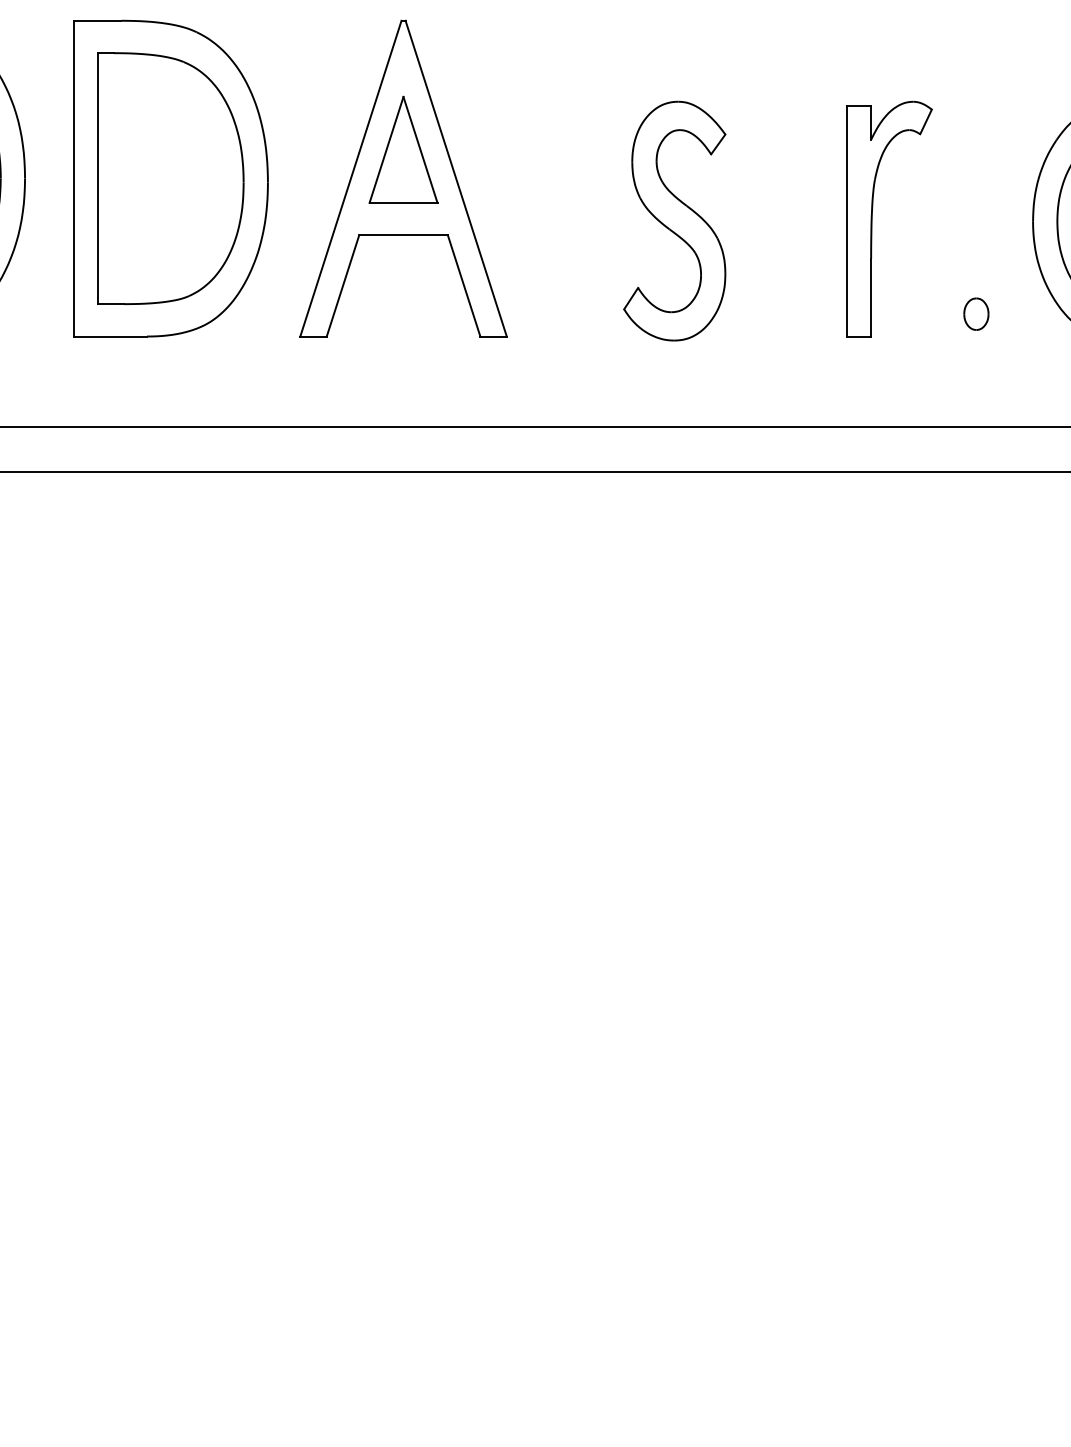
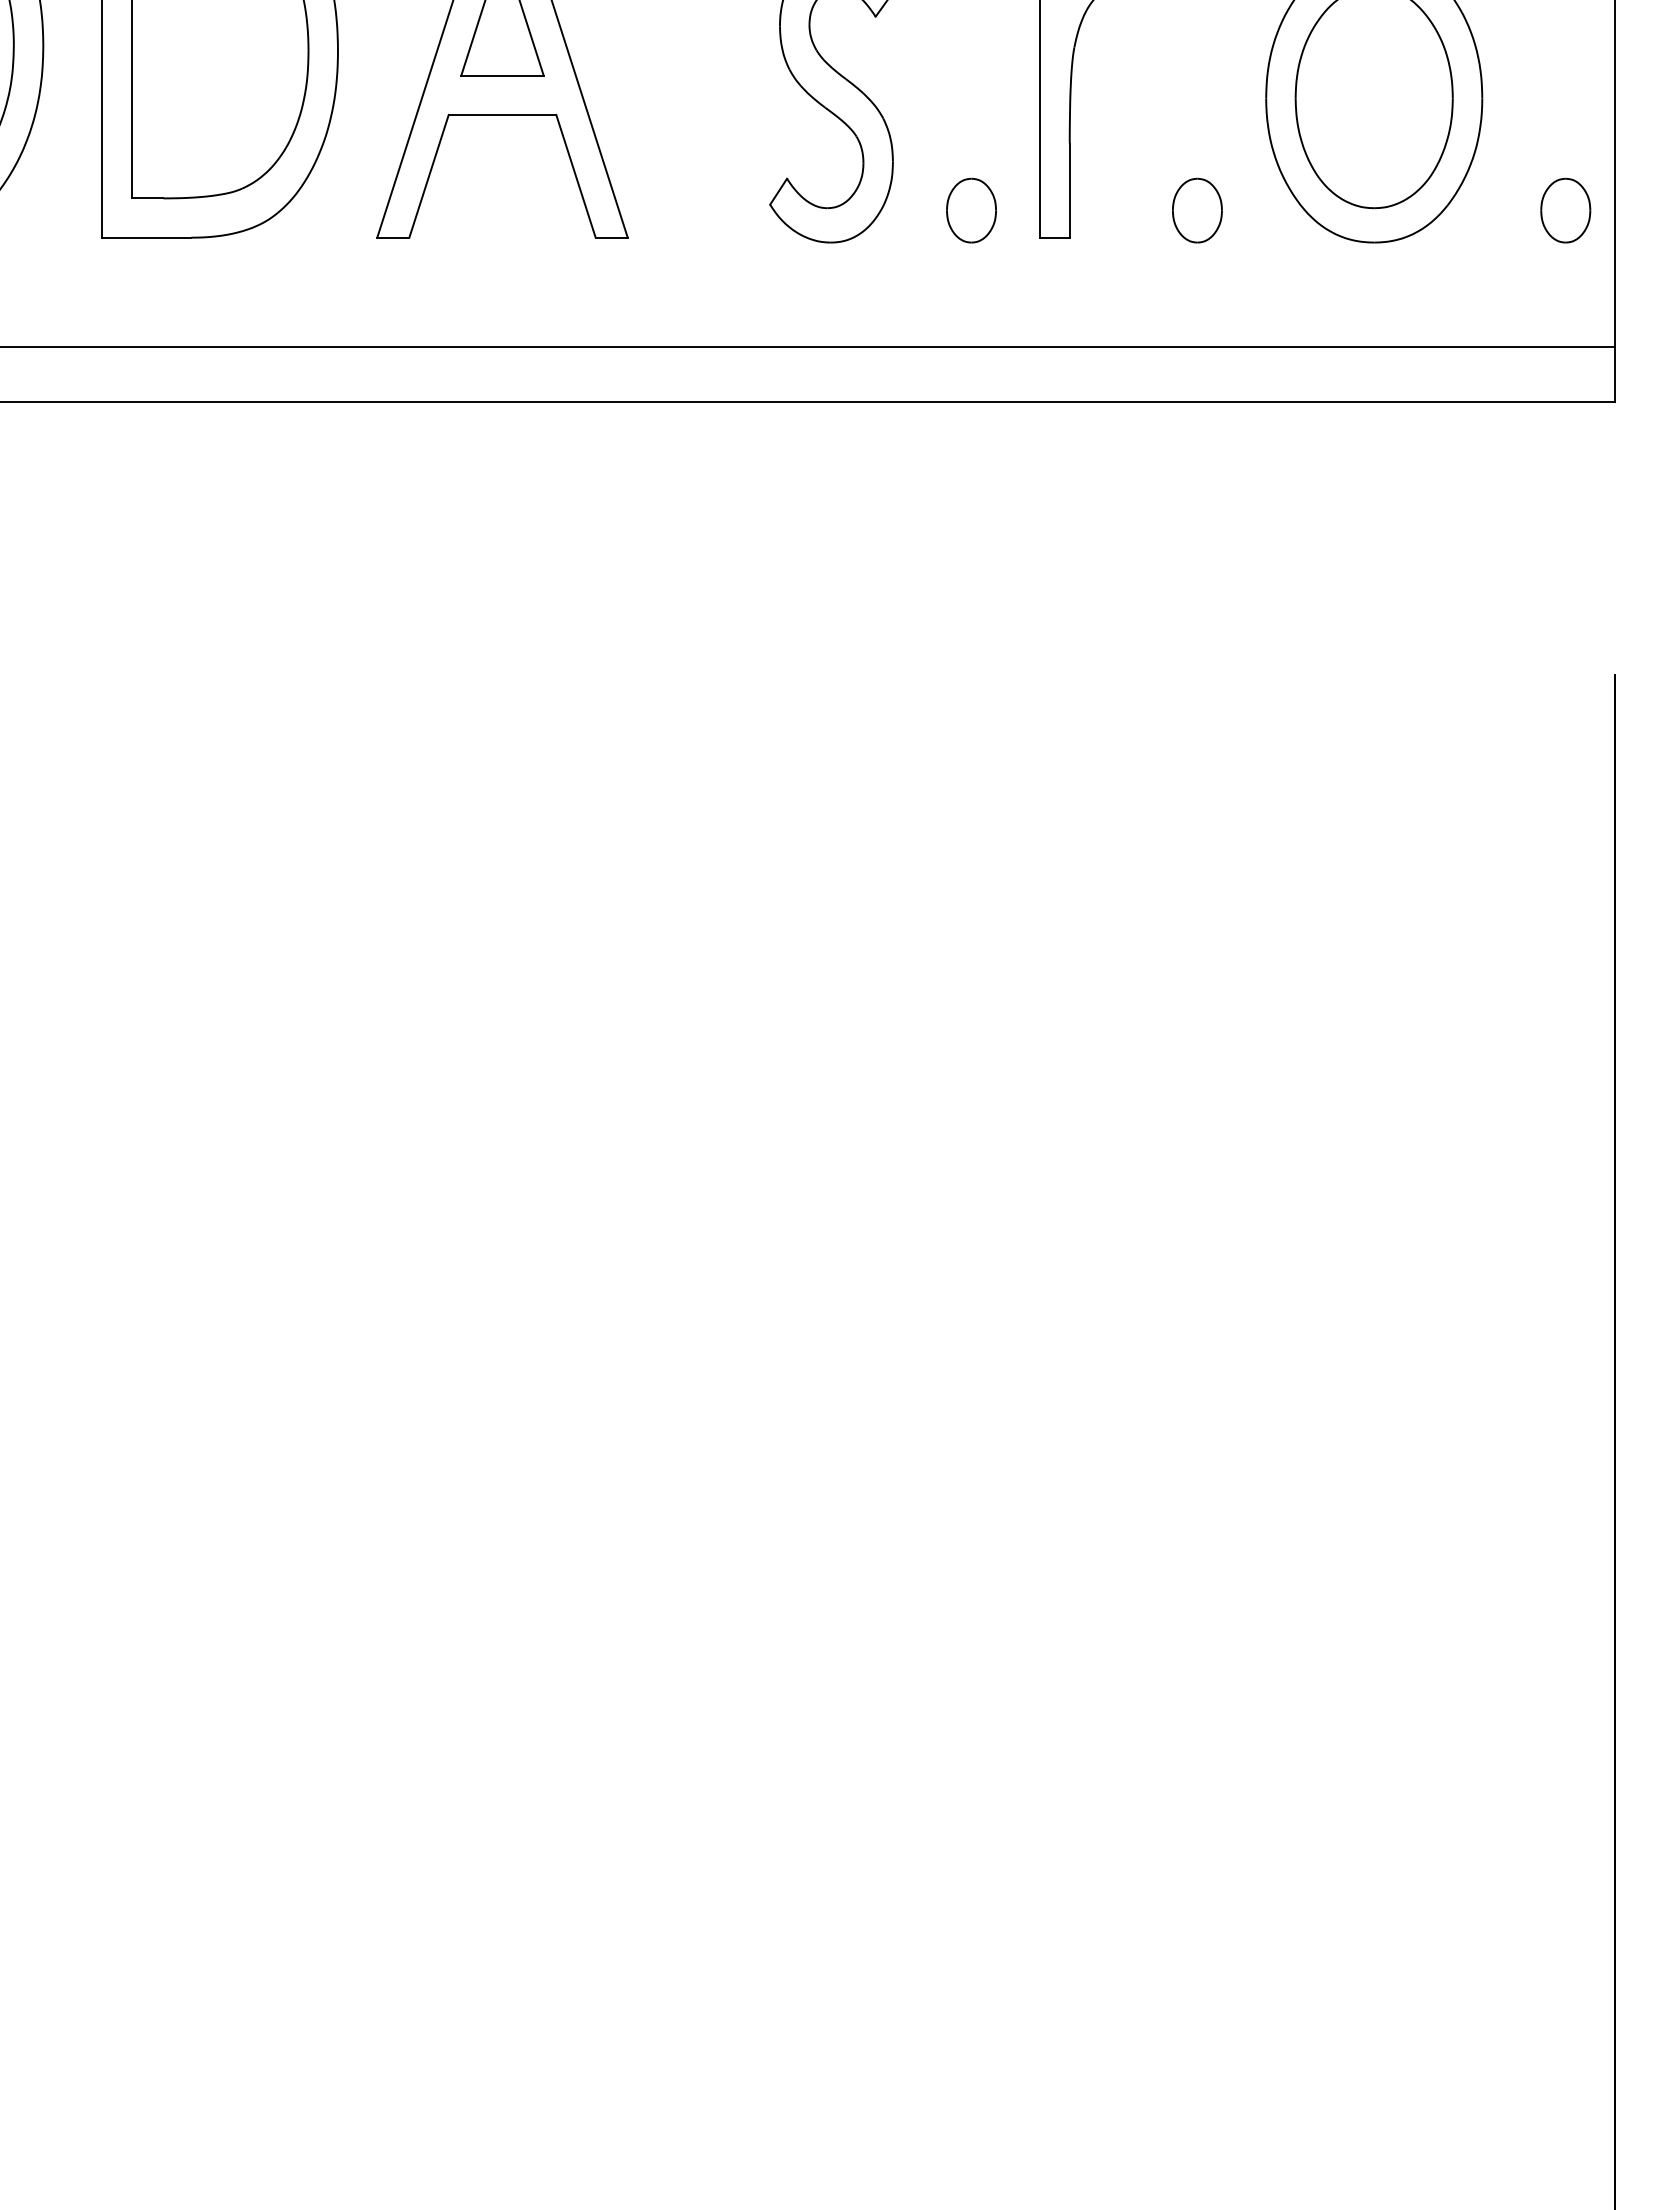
part: (790, 314) -> (971, 210), added
part: (976, 314) -> (1197, 210), size x1.67

